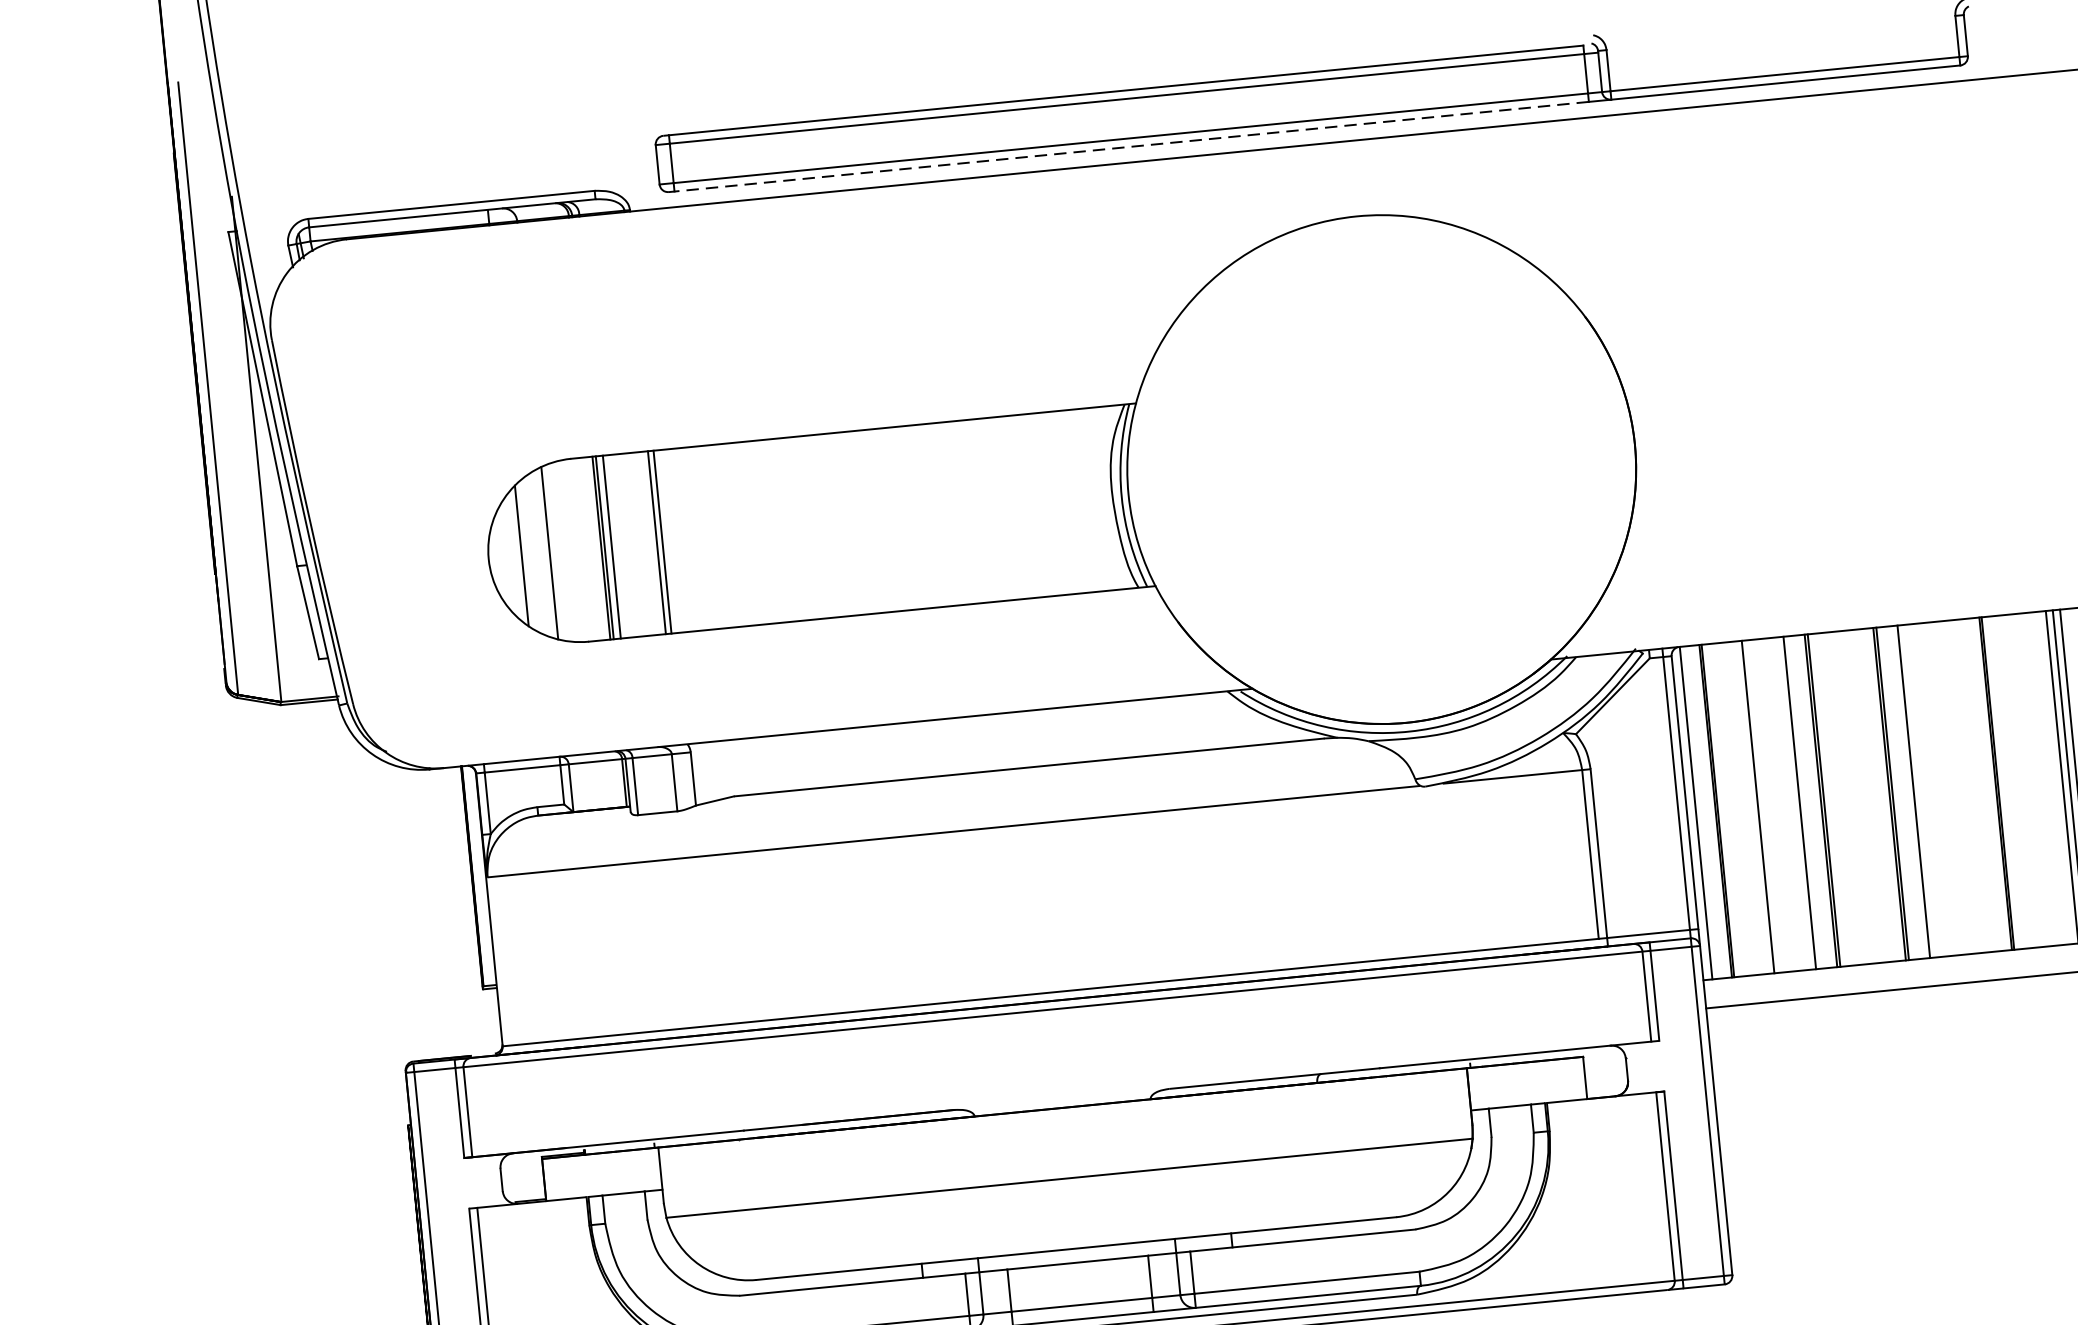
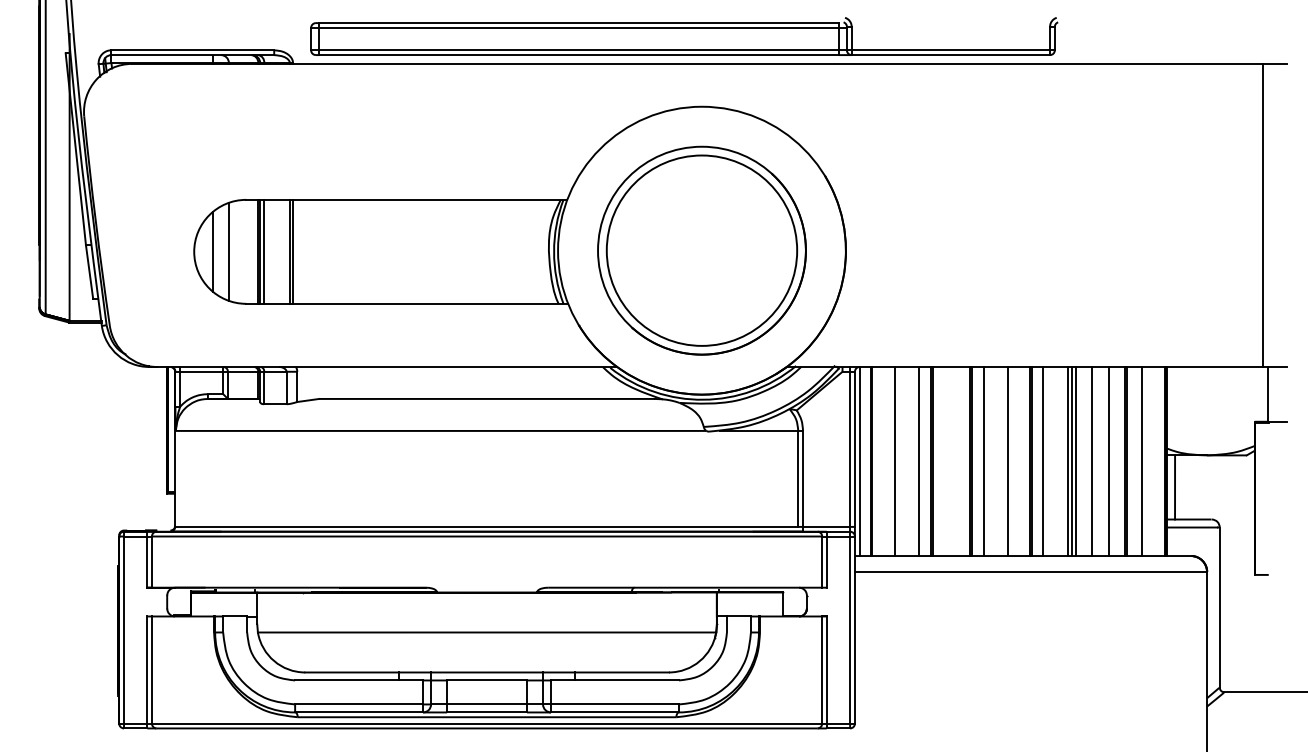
line: (1132, 147) -> (579, 55), dashed -> solid
part: (1380, 469) -> (701, 250), added
line: (2017, 781) -> (1042, 461), added
line: (1955, 787) -> (1007, 461), added

